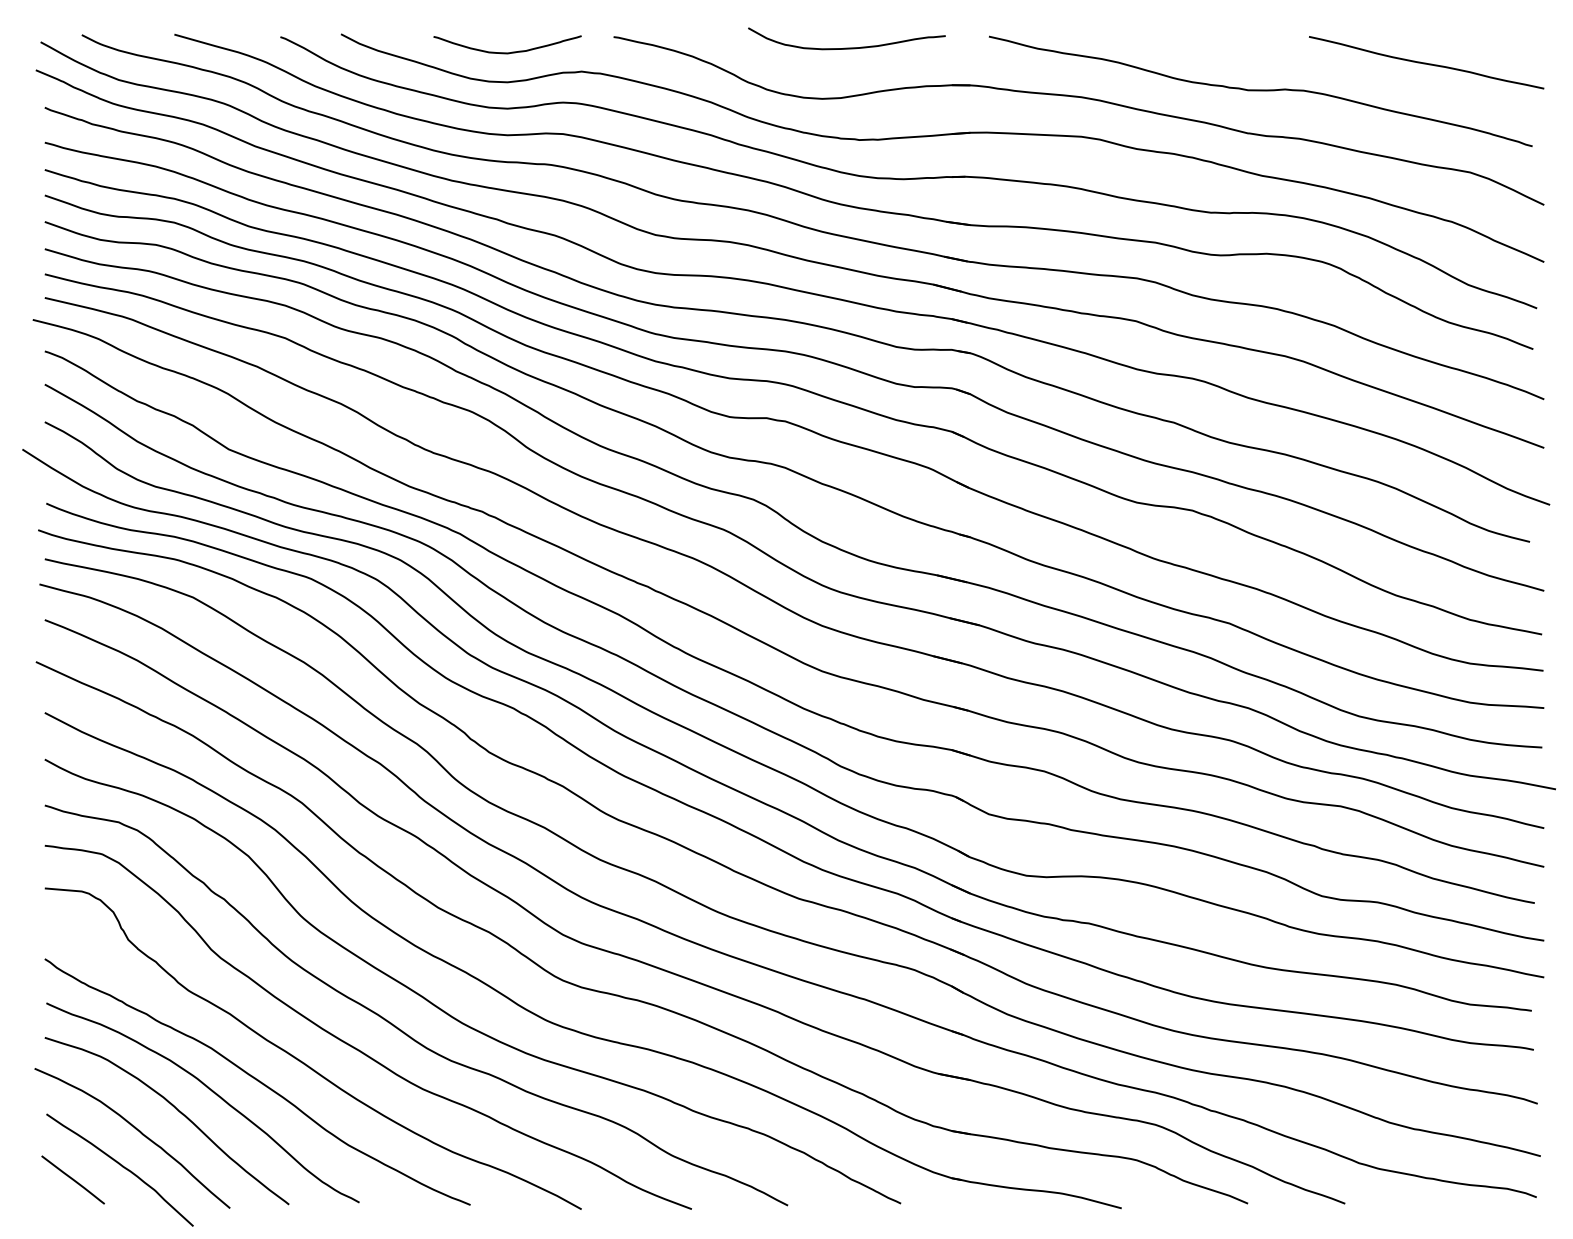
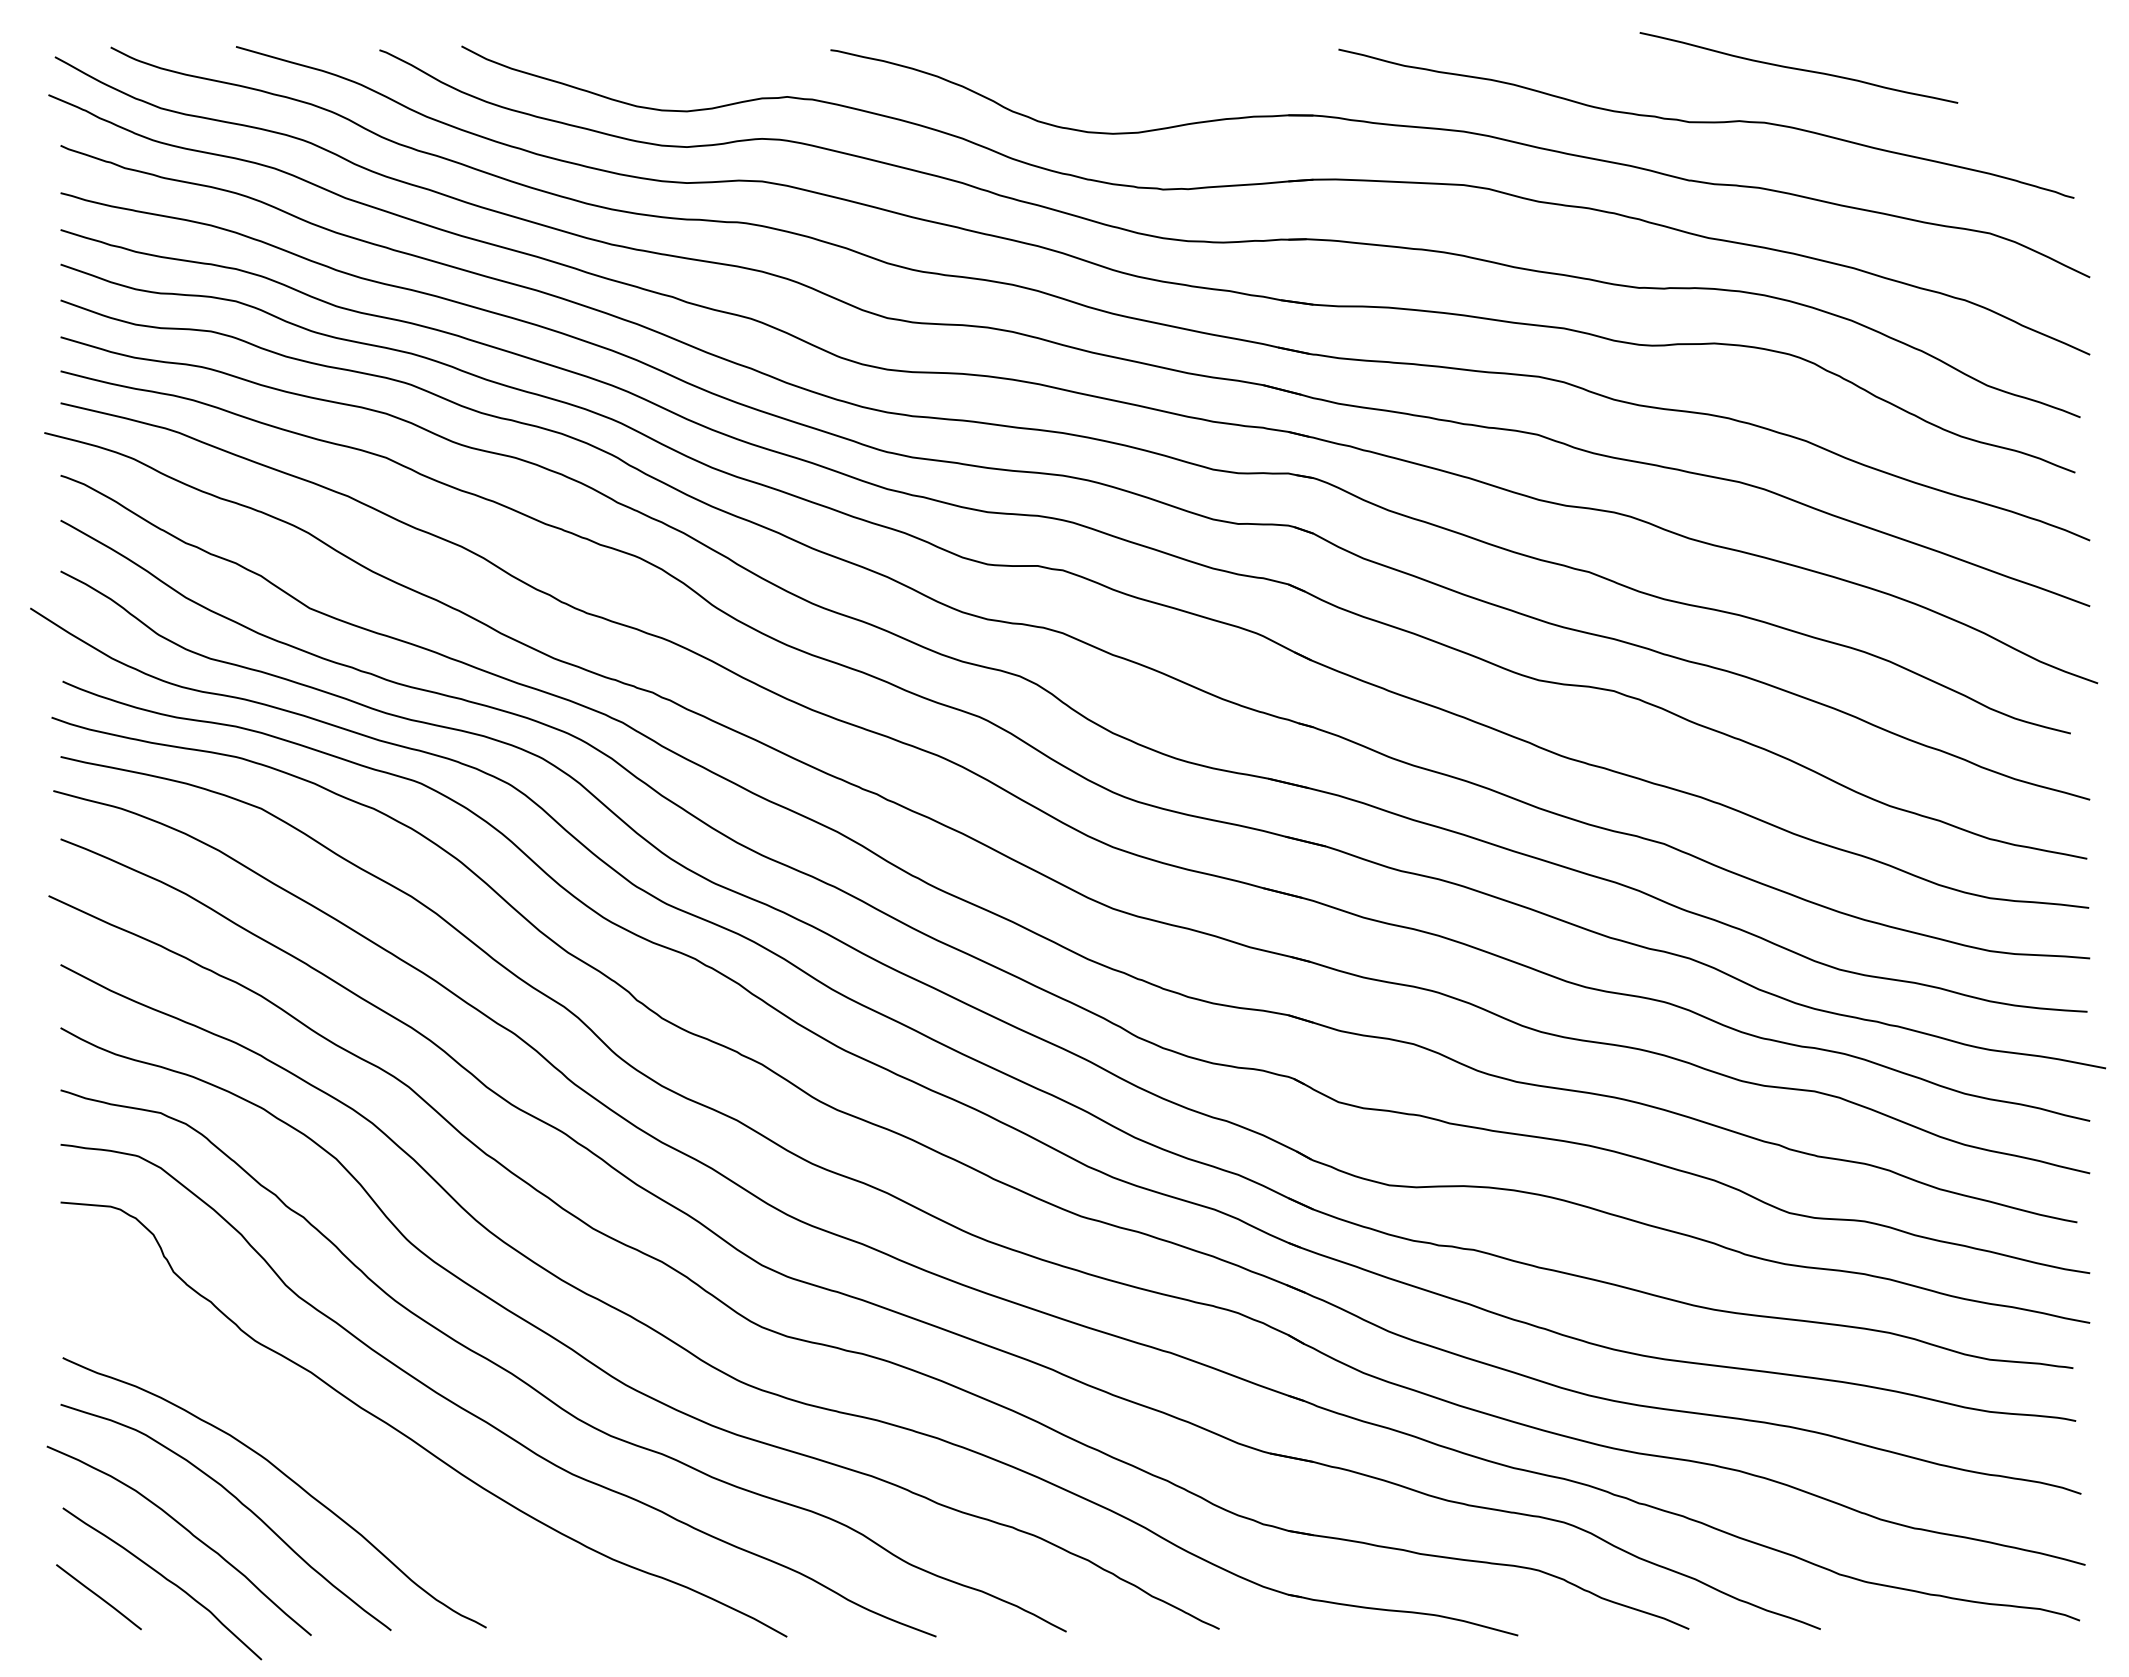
curve: (847, 47) -> (1147, 64), removed
curve: (510, 52) -> (690, 70), removed
curve: (1426, 63) -> (1798, 68), moved
curve: (257, 1081) -> (348, 1463), removed

